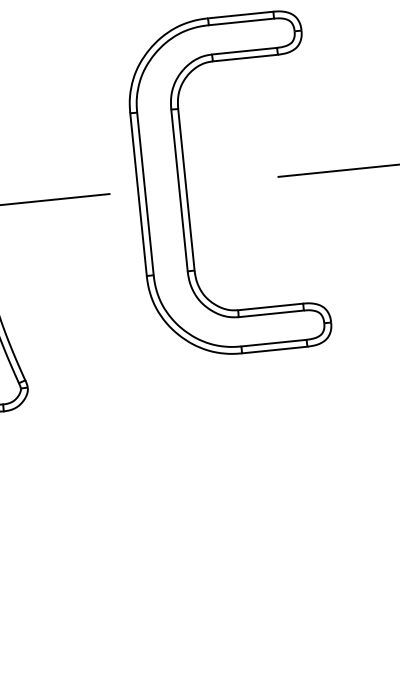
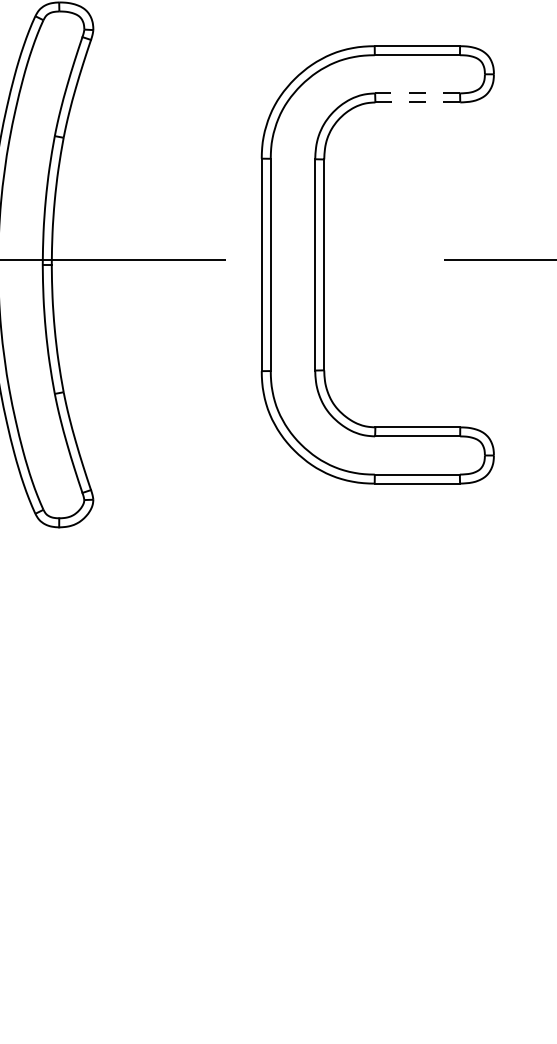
line: (244, 51) -> (417, 93), solid -> dashed
line: (245, 58) -> (417, 102), solid -> dashed

